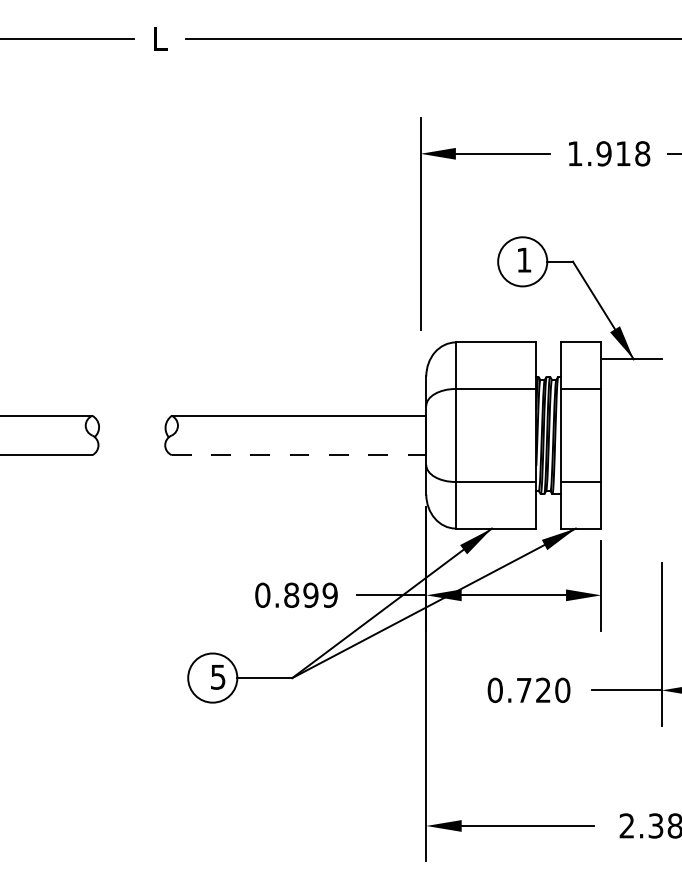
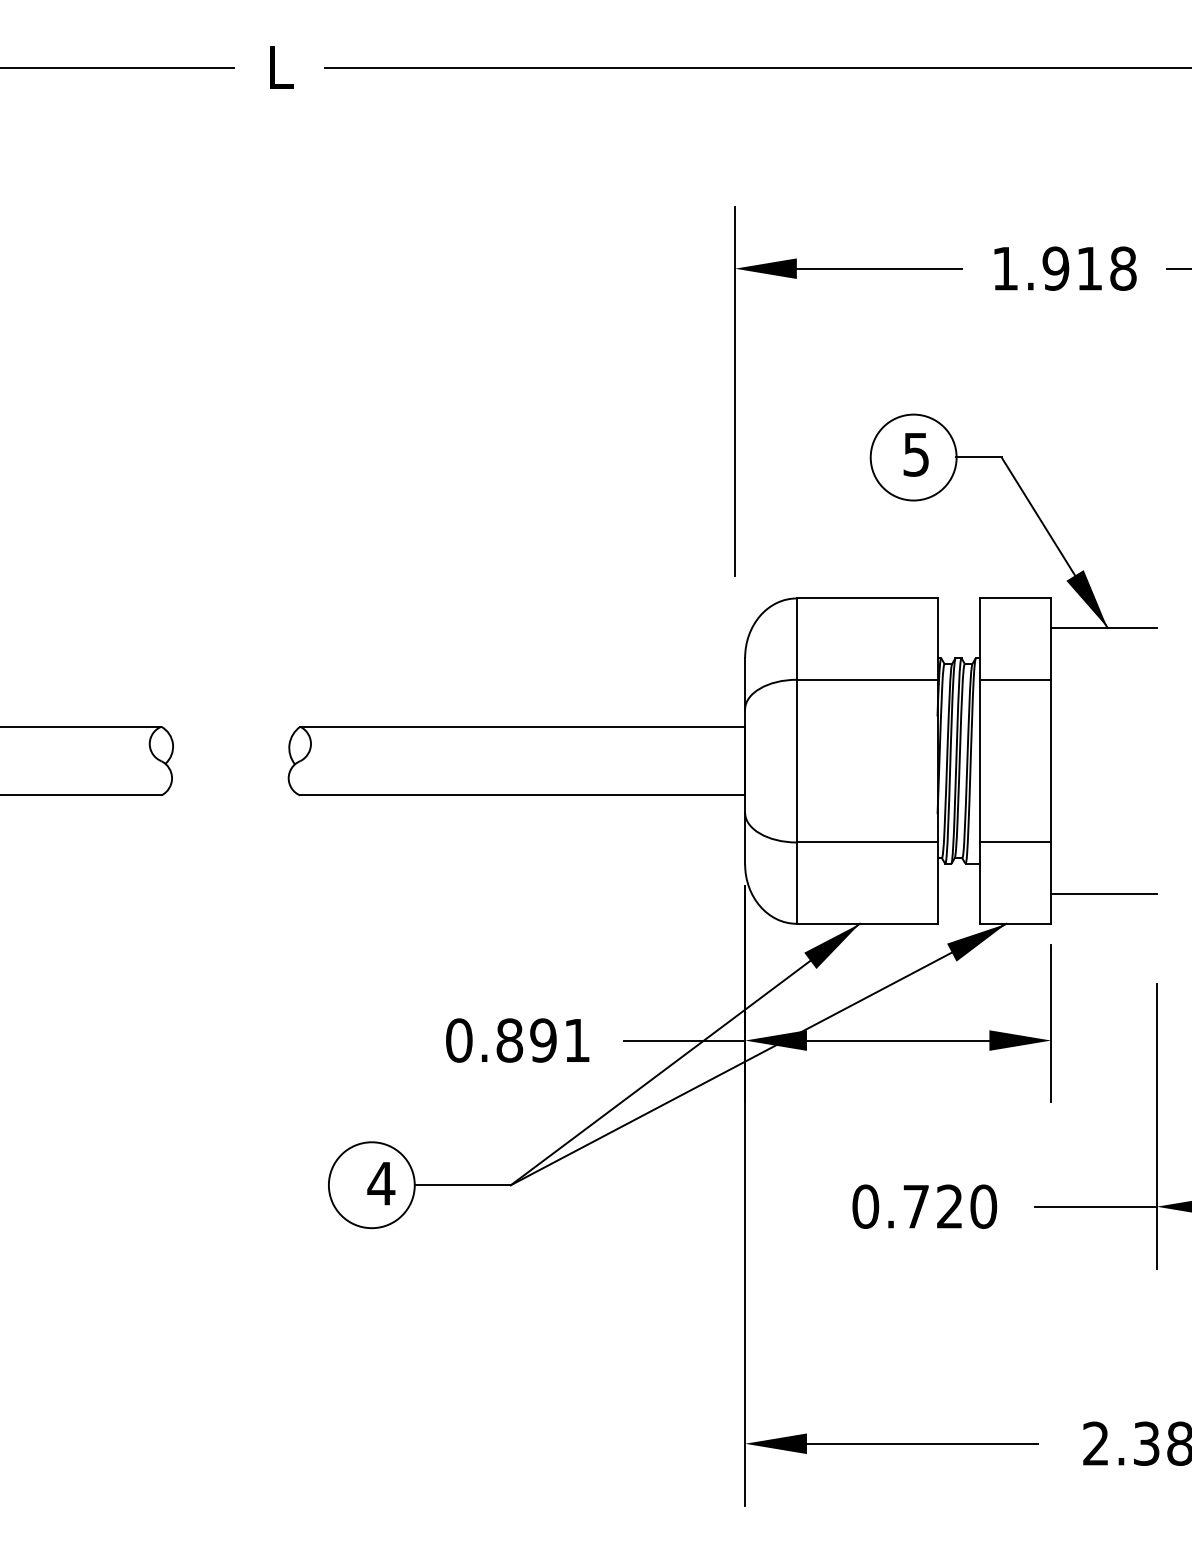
text: (524, 259) -> (916, 453), 1 -> 5
line: (299, 455) -> (523, 796), dashed -> solid
line: (631, 511) -> (1103, 894), added
text: (329, 594) -> (575, 1039), 0.899 -> 0.891
text: (218, 677) -> (381, 1184), 5 -> 4

